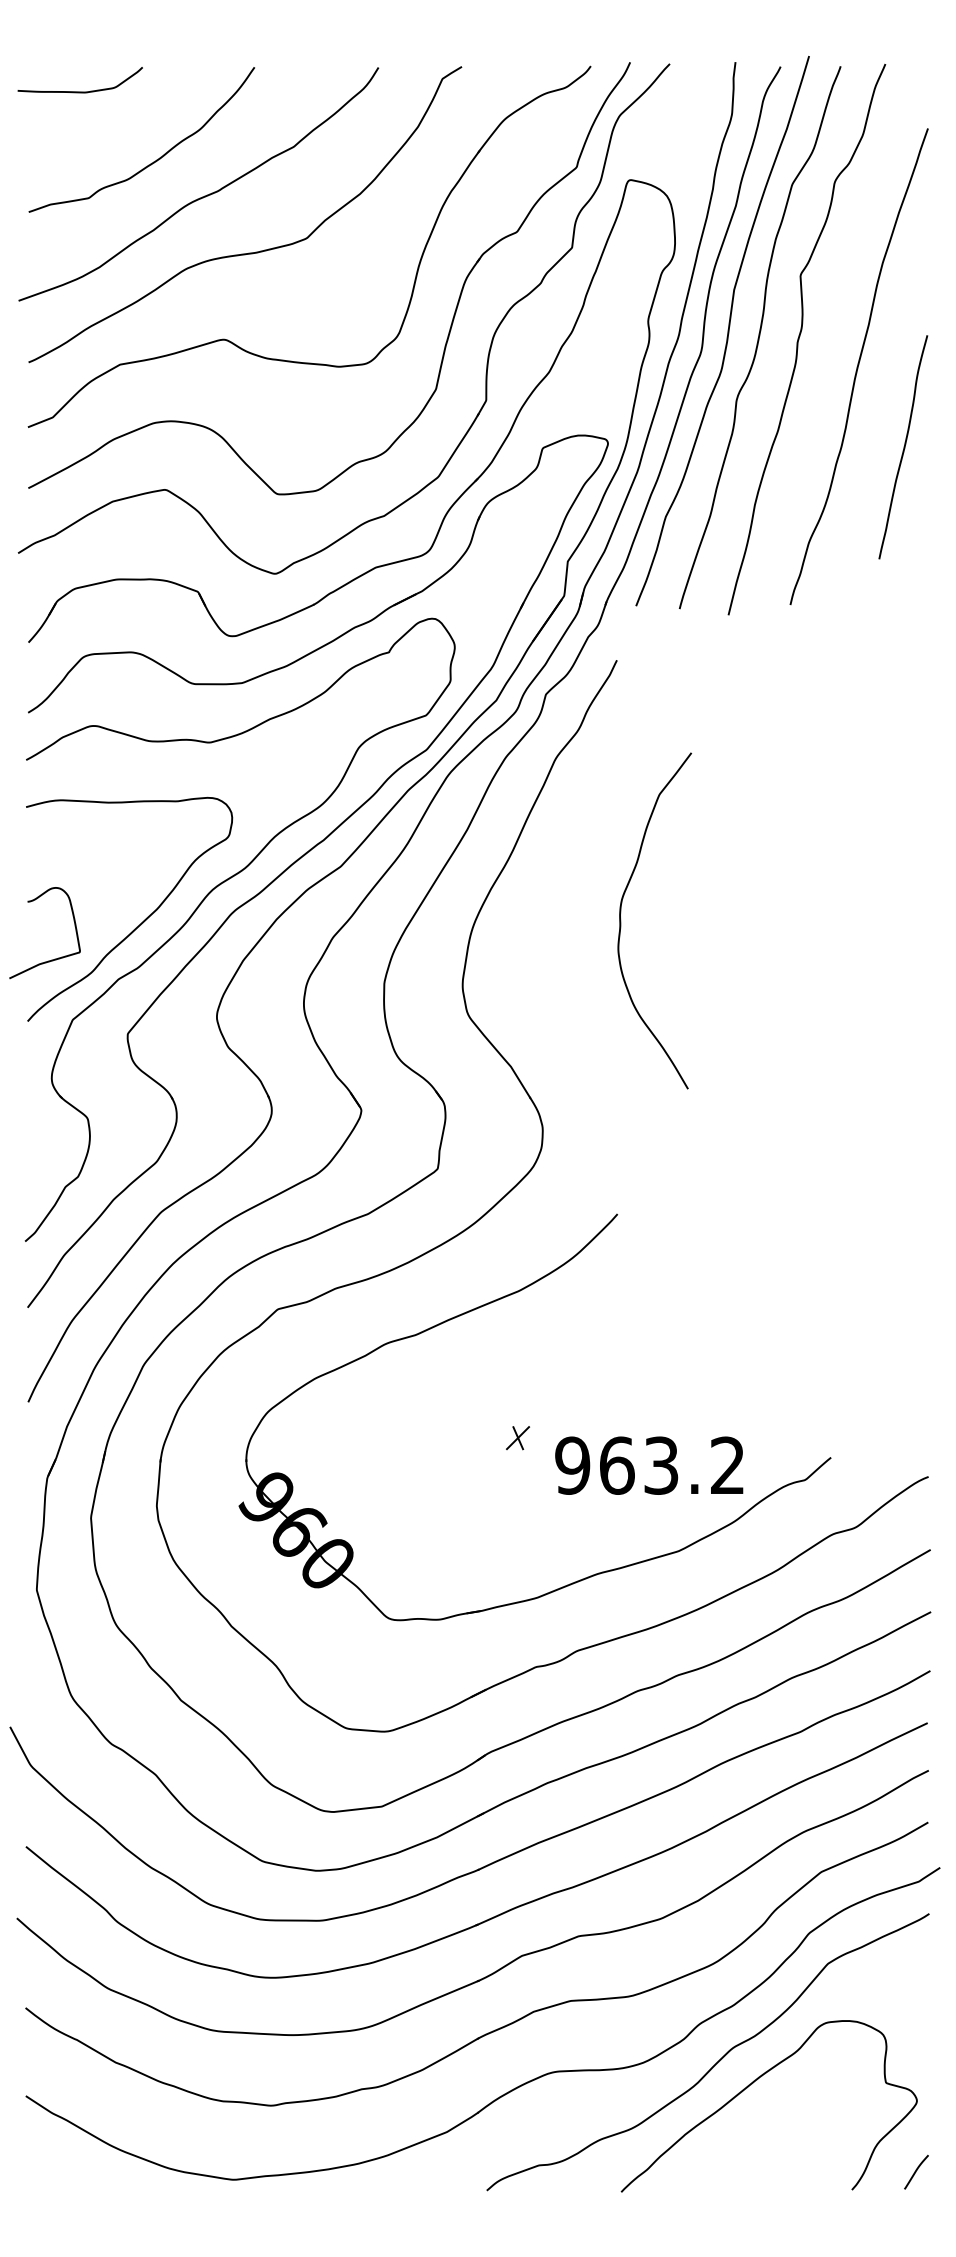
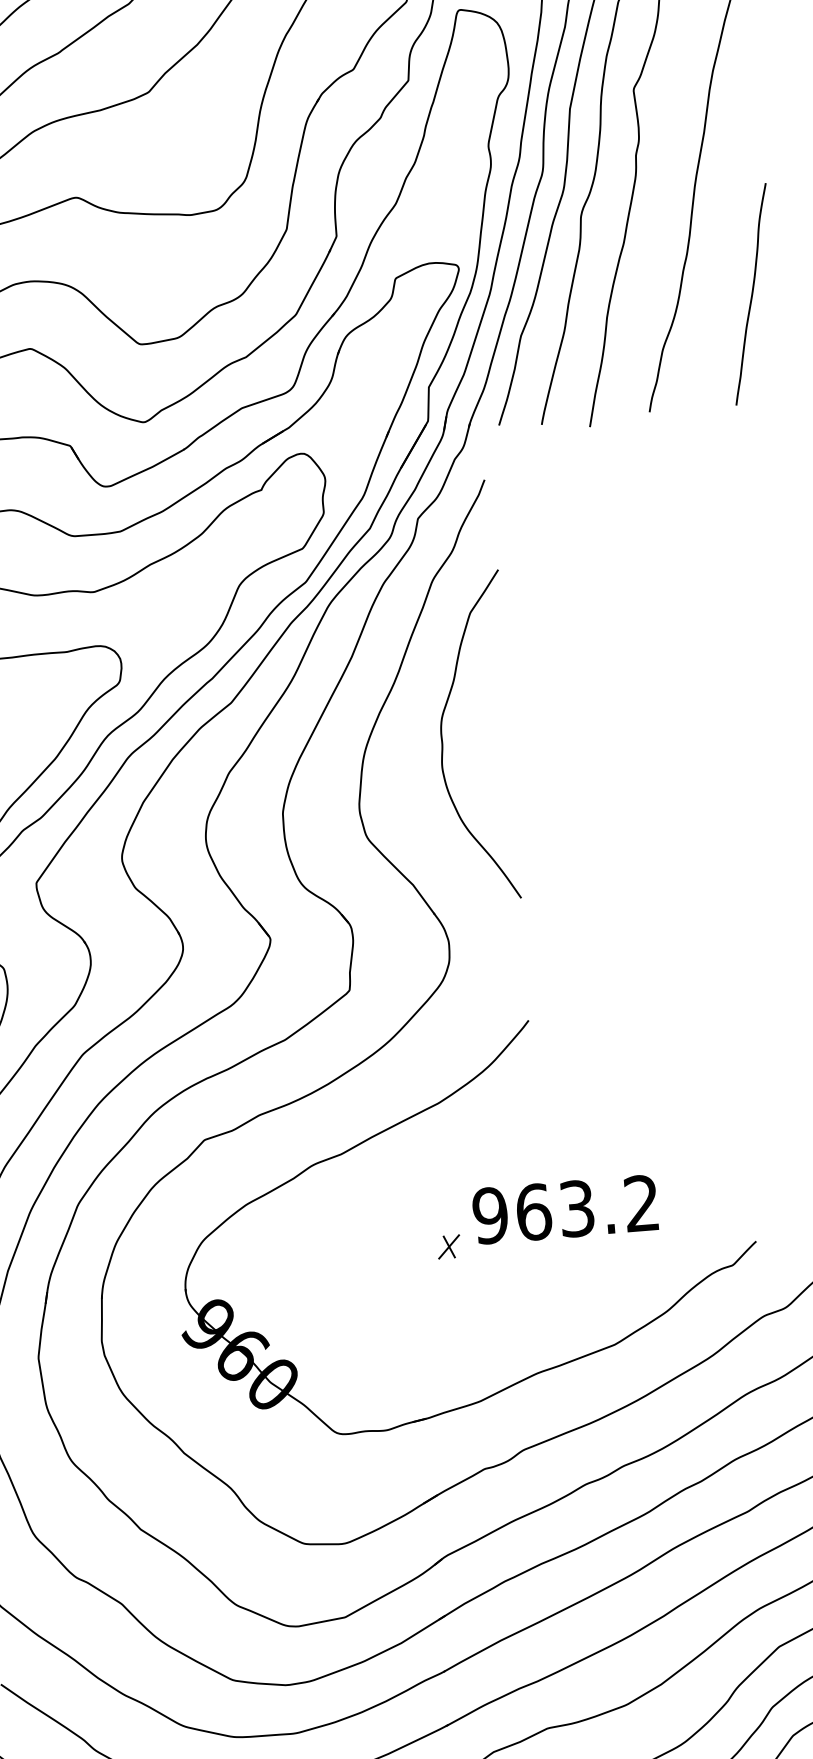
curve: (903, 447) -> (751, 294), moved
curve: (621, 920) -> (443, 738), moved
text: (649, 1465) -> (565, 1209), moved

